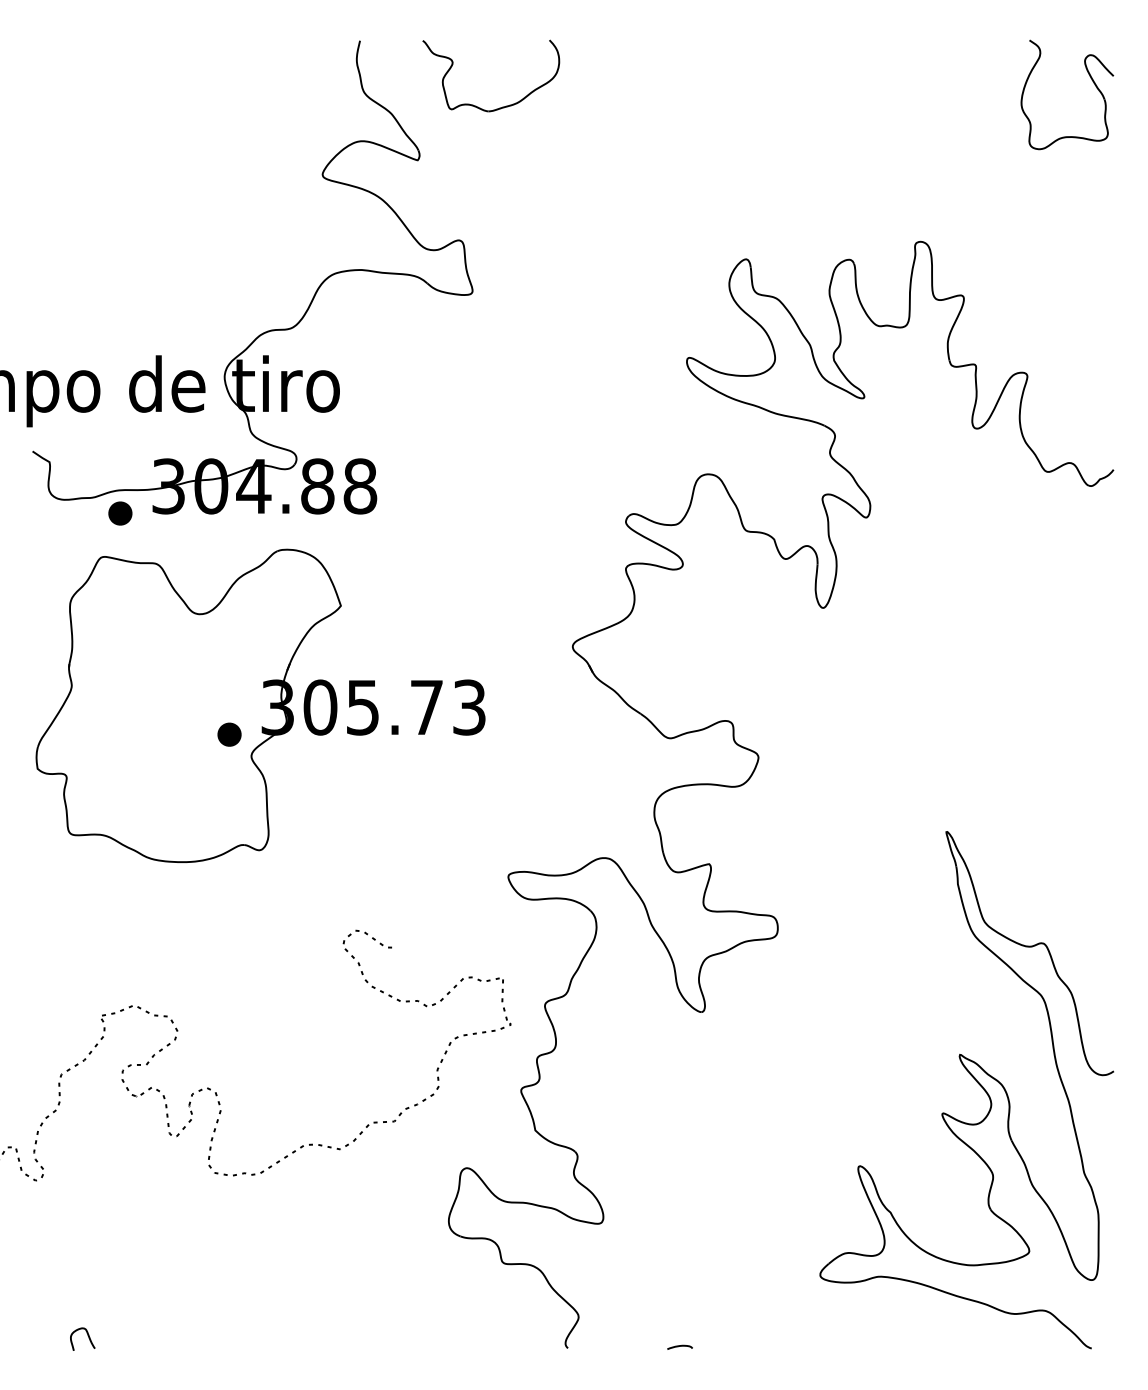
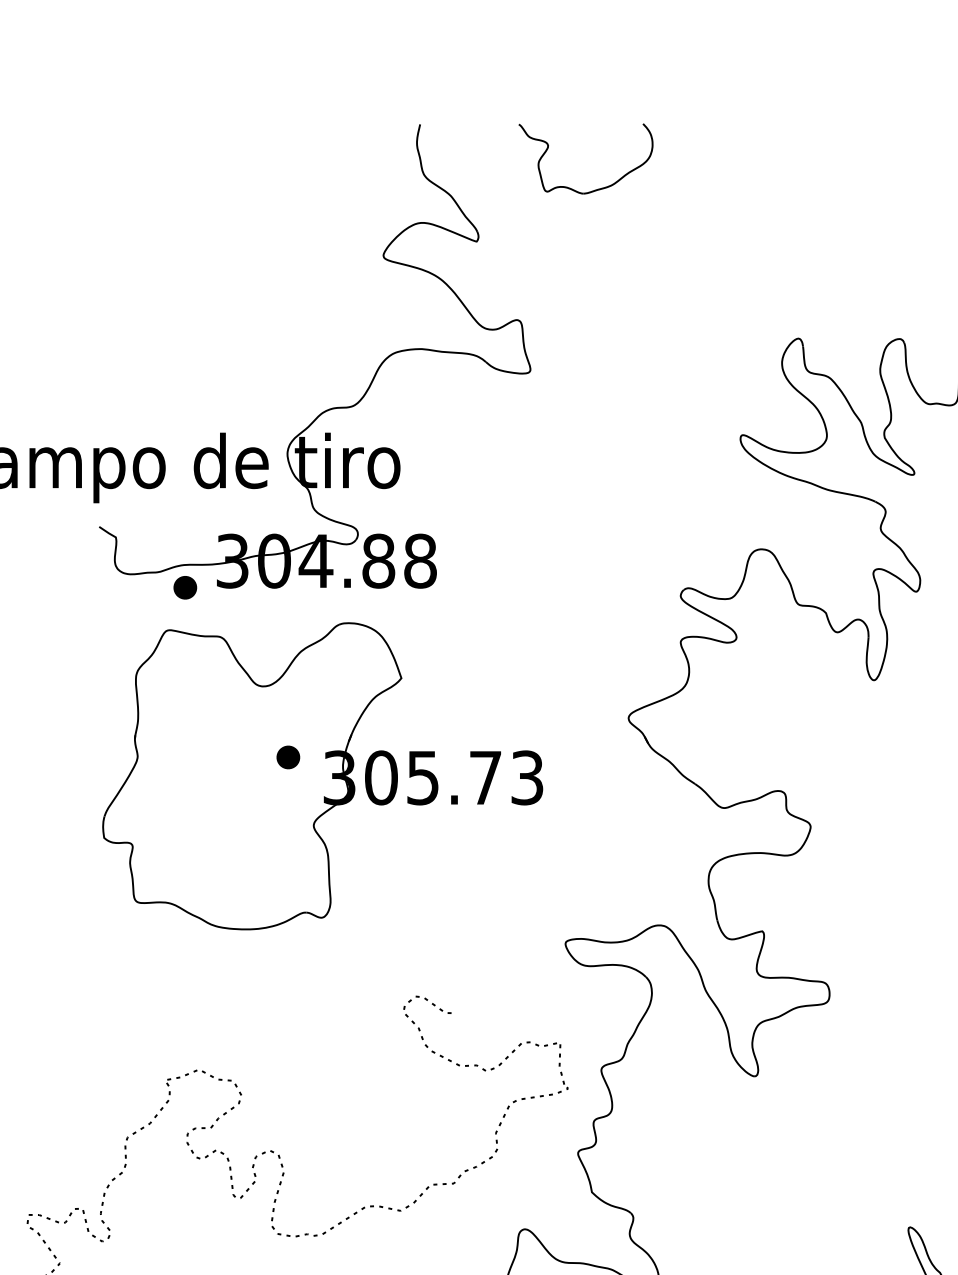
part: (502, 106) -> (597, 188), moved
part: (229, 734) -> (288, 757), moved

